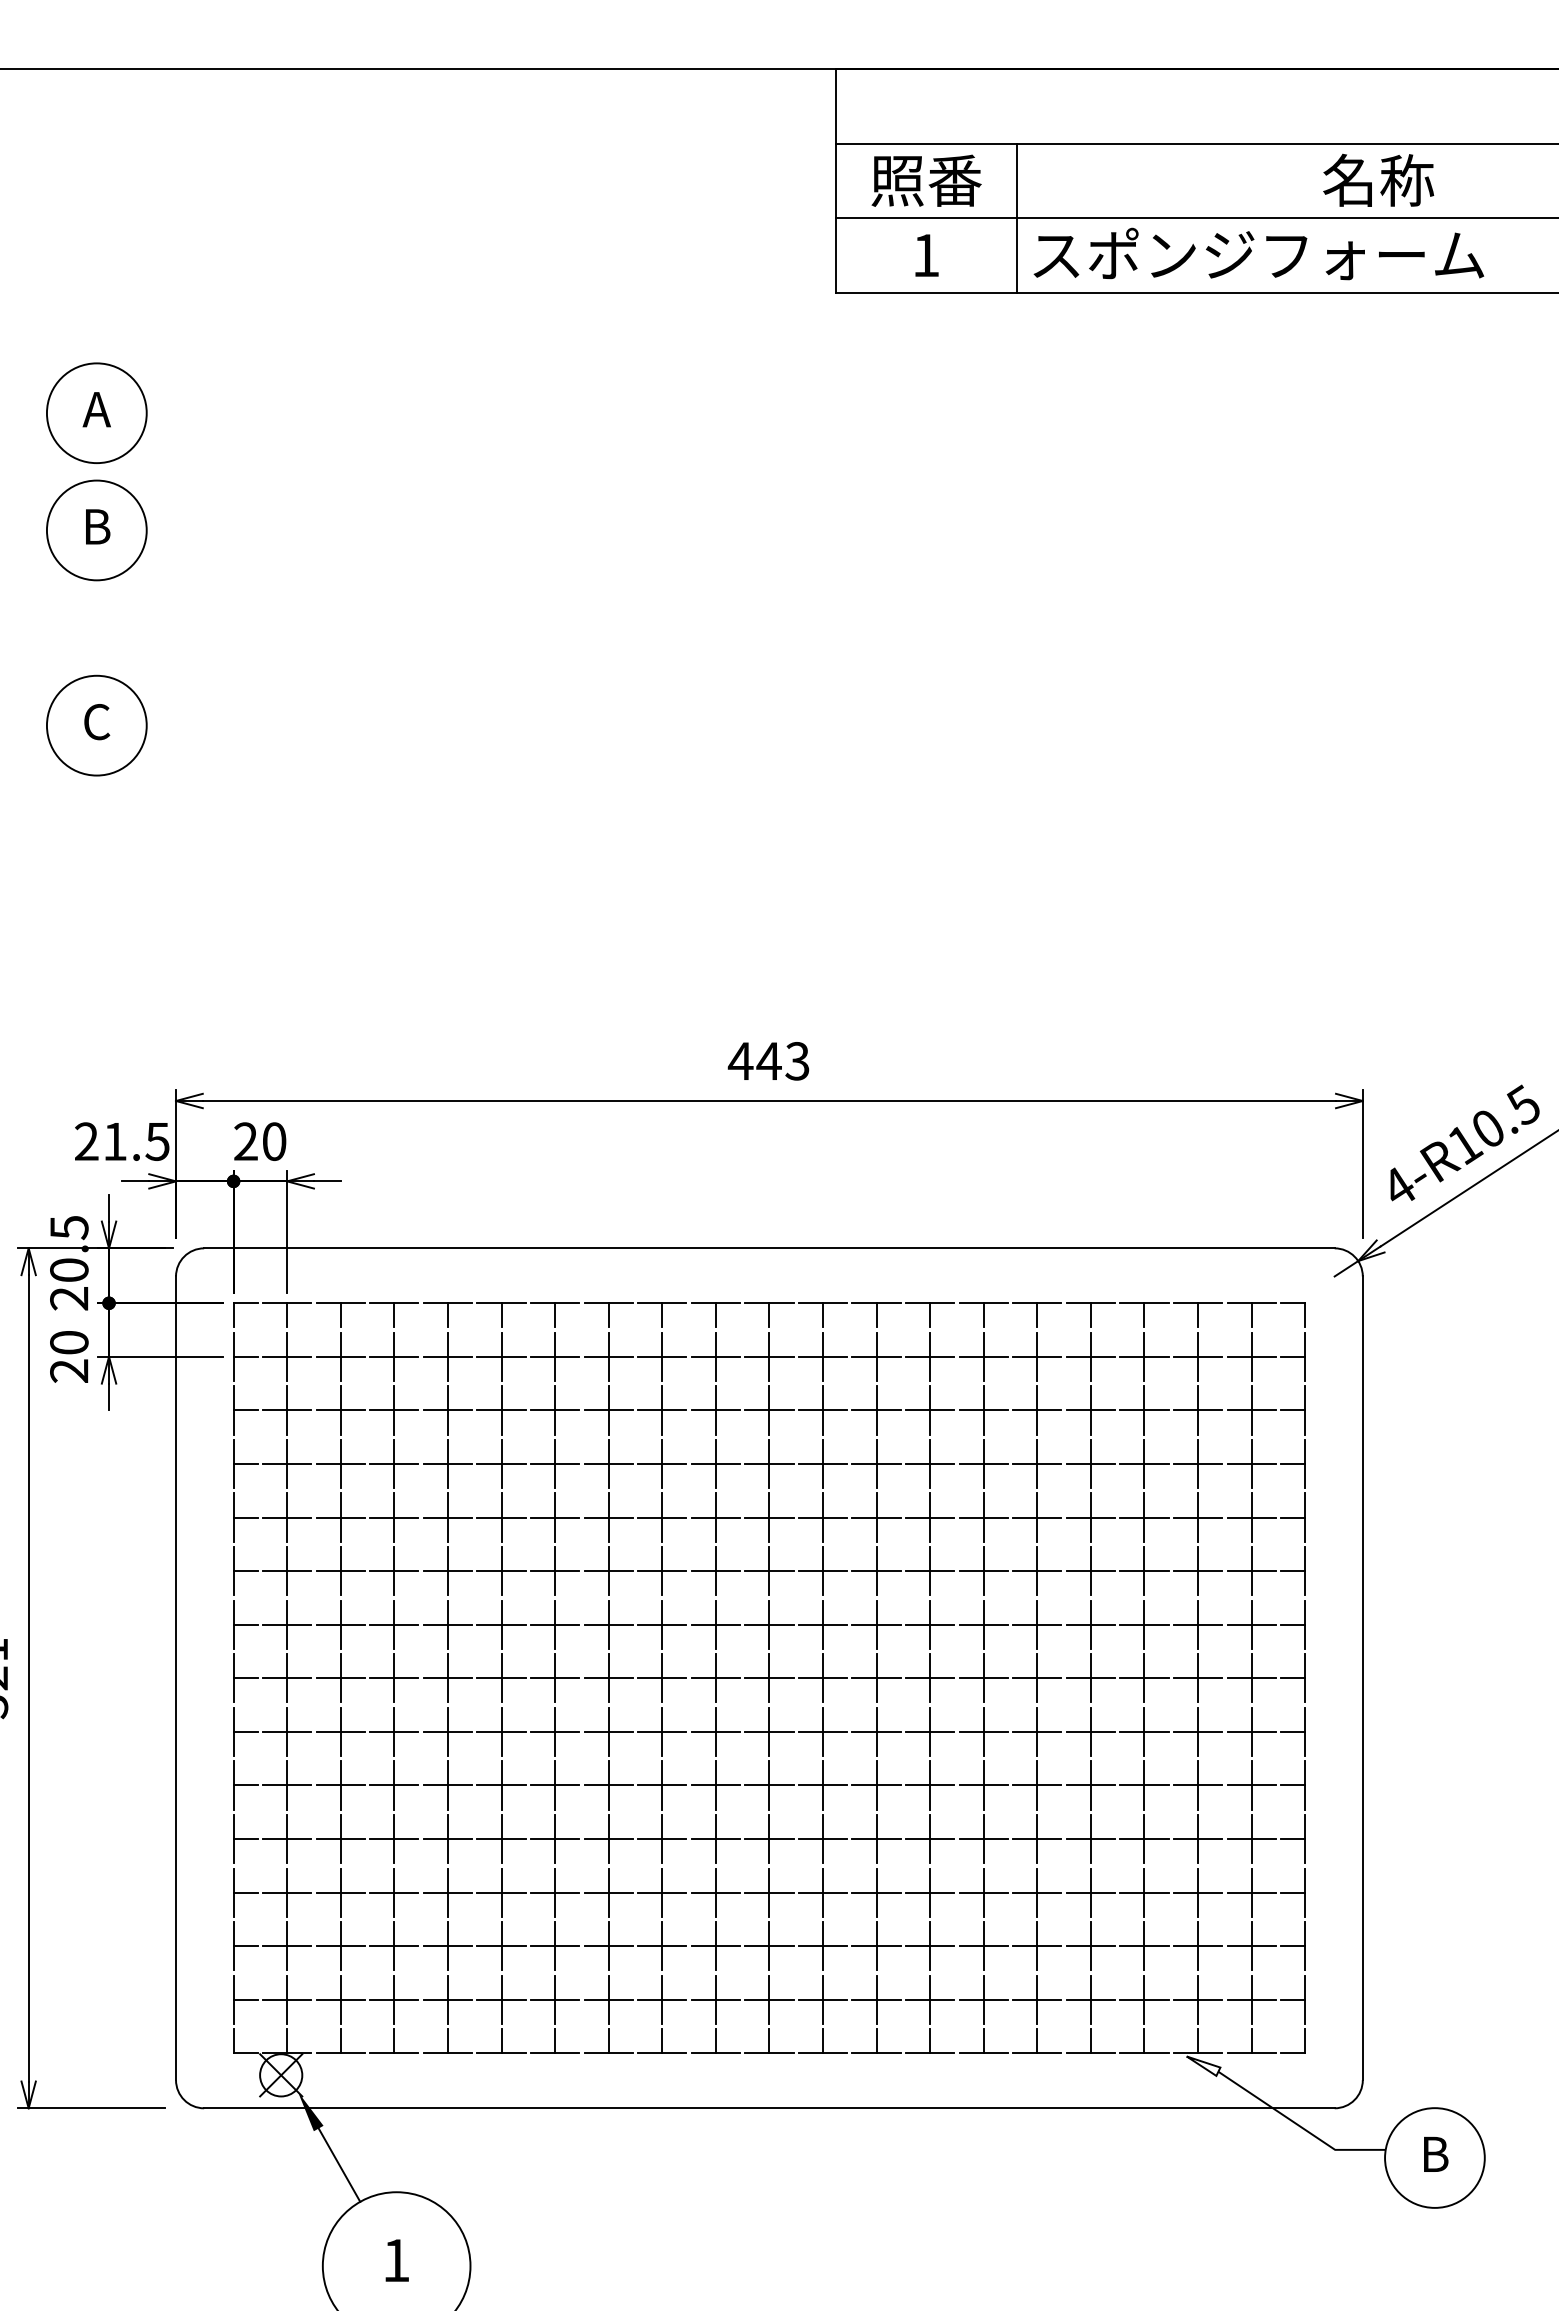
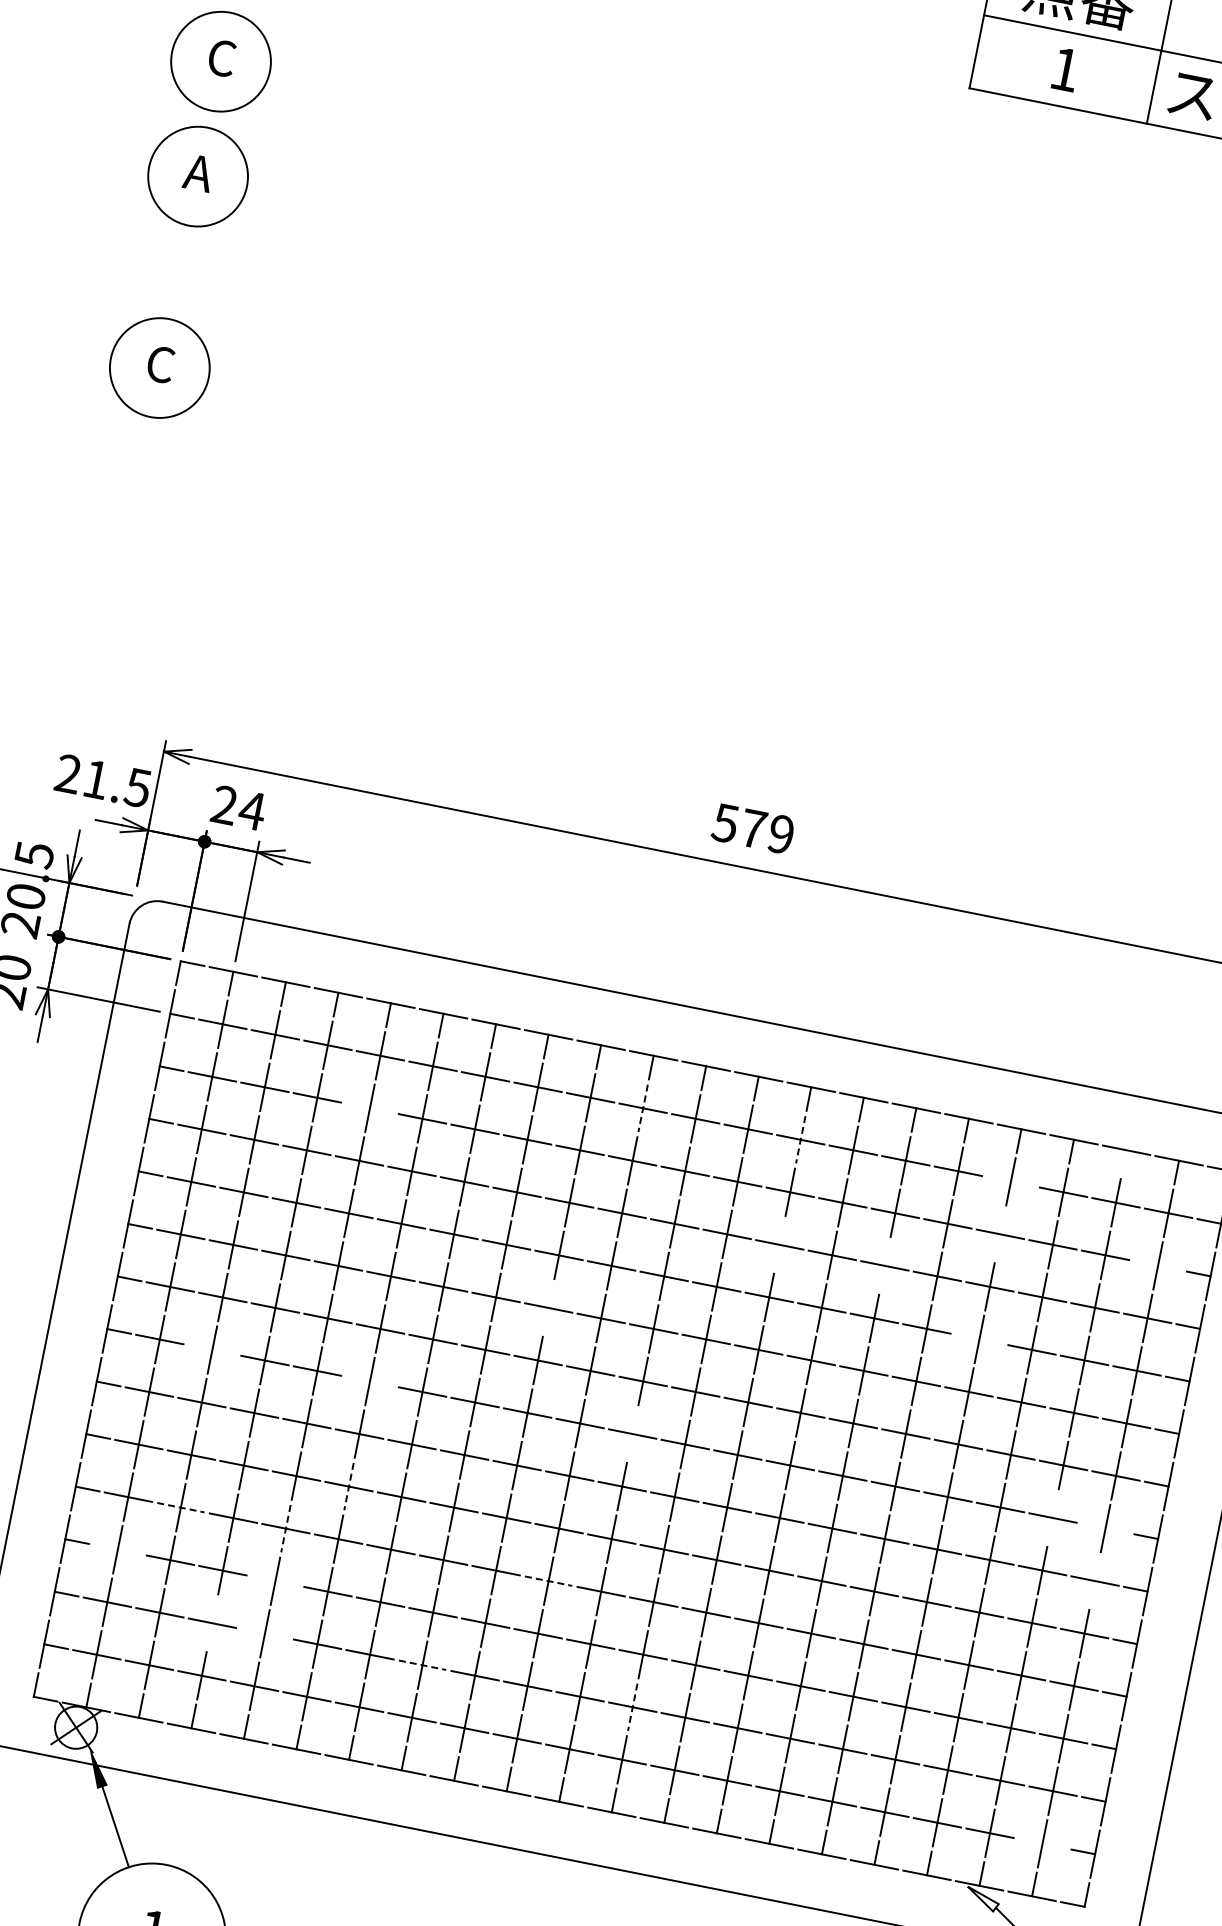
text: (96, 409) -> (221, 57), A -> C
text: (96, 526) -> (198, 172), B -> A
text: (768, 1061) -> (752, 828), 443 -> 579
text: (274, 1141) -> (252, 810), 20 -> 24
line: (1198, 1315) -> (1124, 1162), removed
line: (1090, 1356) -> (1010, 1181), removed
line: (715, 1357) -> (642, 1108), solid -> dashed
line: (876, 1357) -> (800, 1140), solid -> dashed
line: (447, 1410) -> (369, 1108), removed
line: (1090, 1410) -> (1000, 1234), removed
line: (1251, 1410) -> (1157, 1265), removed
line: (876, 1463) -> (779, 1244), removed
line: (983, 1463) -> (884, 1265), removed
line: (1090, 1517) -> (979, 1339), removed
line: (662, 1571) -> (548, 1308), removed
line: (340, 1678) -> (212, 1350), removed
line: (501, 1678) -> (369, 1381), removed
line: (769, 1678) -> (632, 1434), removed
line: (1198, 1678) -> (1053, 1518), removed
line: (1251, 1678) -> (1105, 1528), removed
line: (1251, 1731) -> (1095, 1580), removed
line: (501, 1785) -> (348, 1486), solid -> dashed
line: (341, 1839) -> (181, 1508), solid -> dashed
line: (447, 1839) -> (285, 1529), solid -> dashed
line: (716, 1839) -> (549, 1581), solid -> dashed
line: (287, 1892) -> (118, 1549), removed
line: (447, 1892) -> (275, 1580), removed
line: (394, 1946) -> (212, 1623), removed
line: (447, 1946) -> (264, 1633), removed
line: (609, 1946) -> (423, 1665), solid -> dashed
line: (823, 1946) -> (633, 1707), solid -> dashed
line: (1251, 1999) -> (1042, 1843), removed

